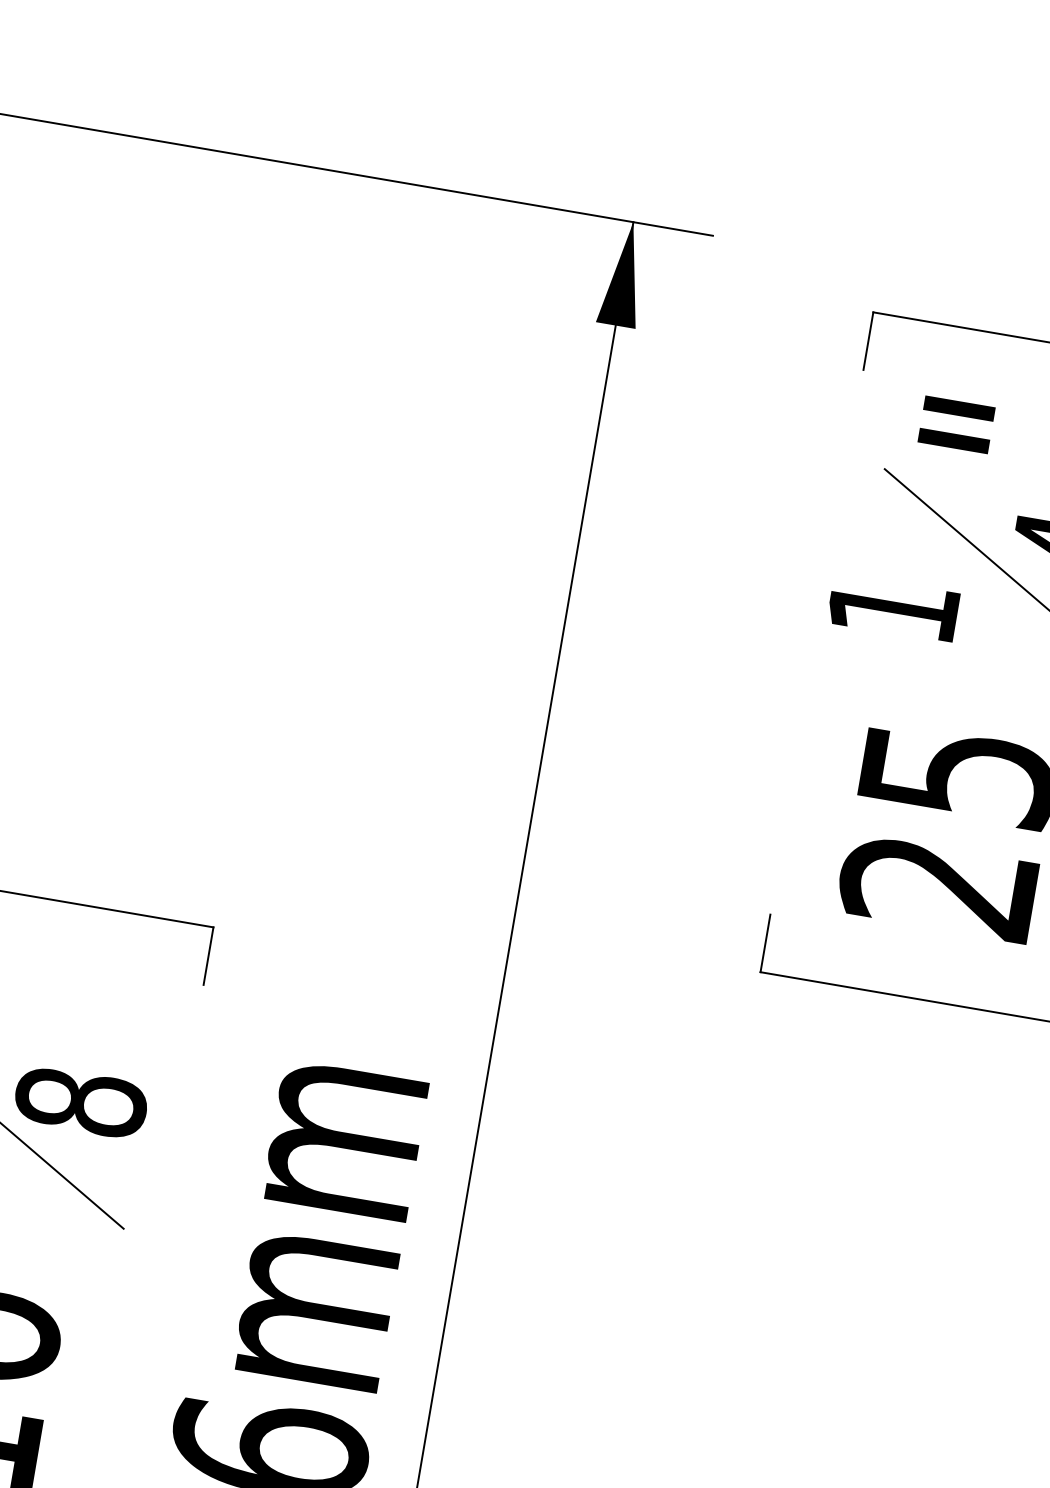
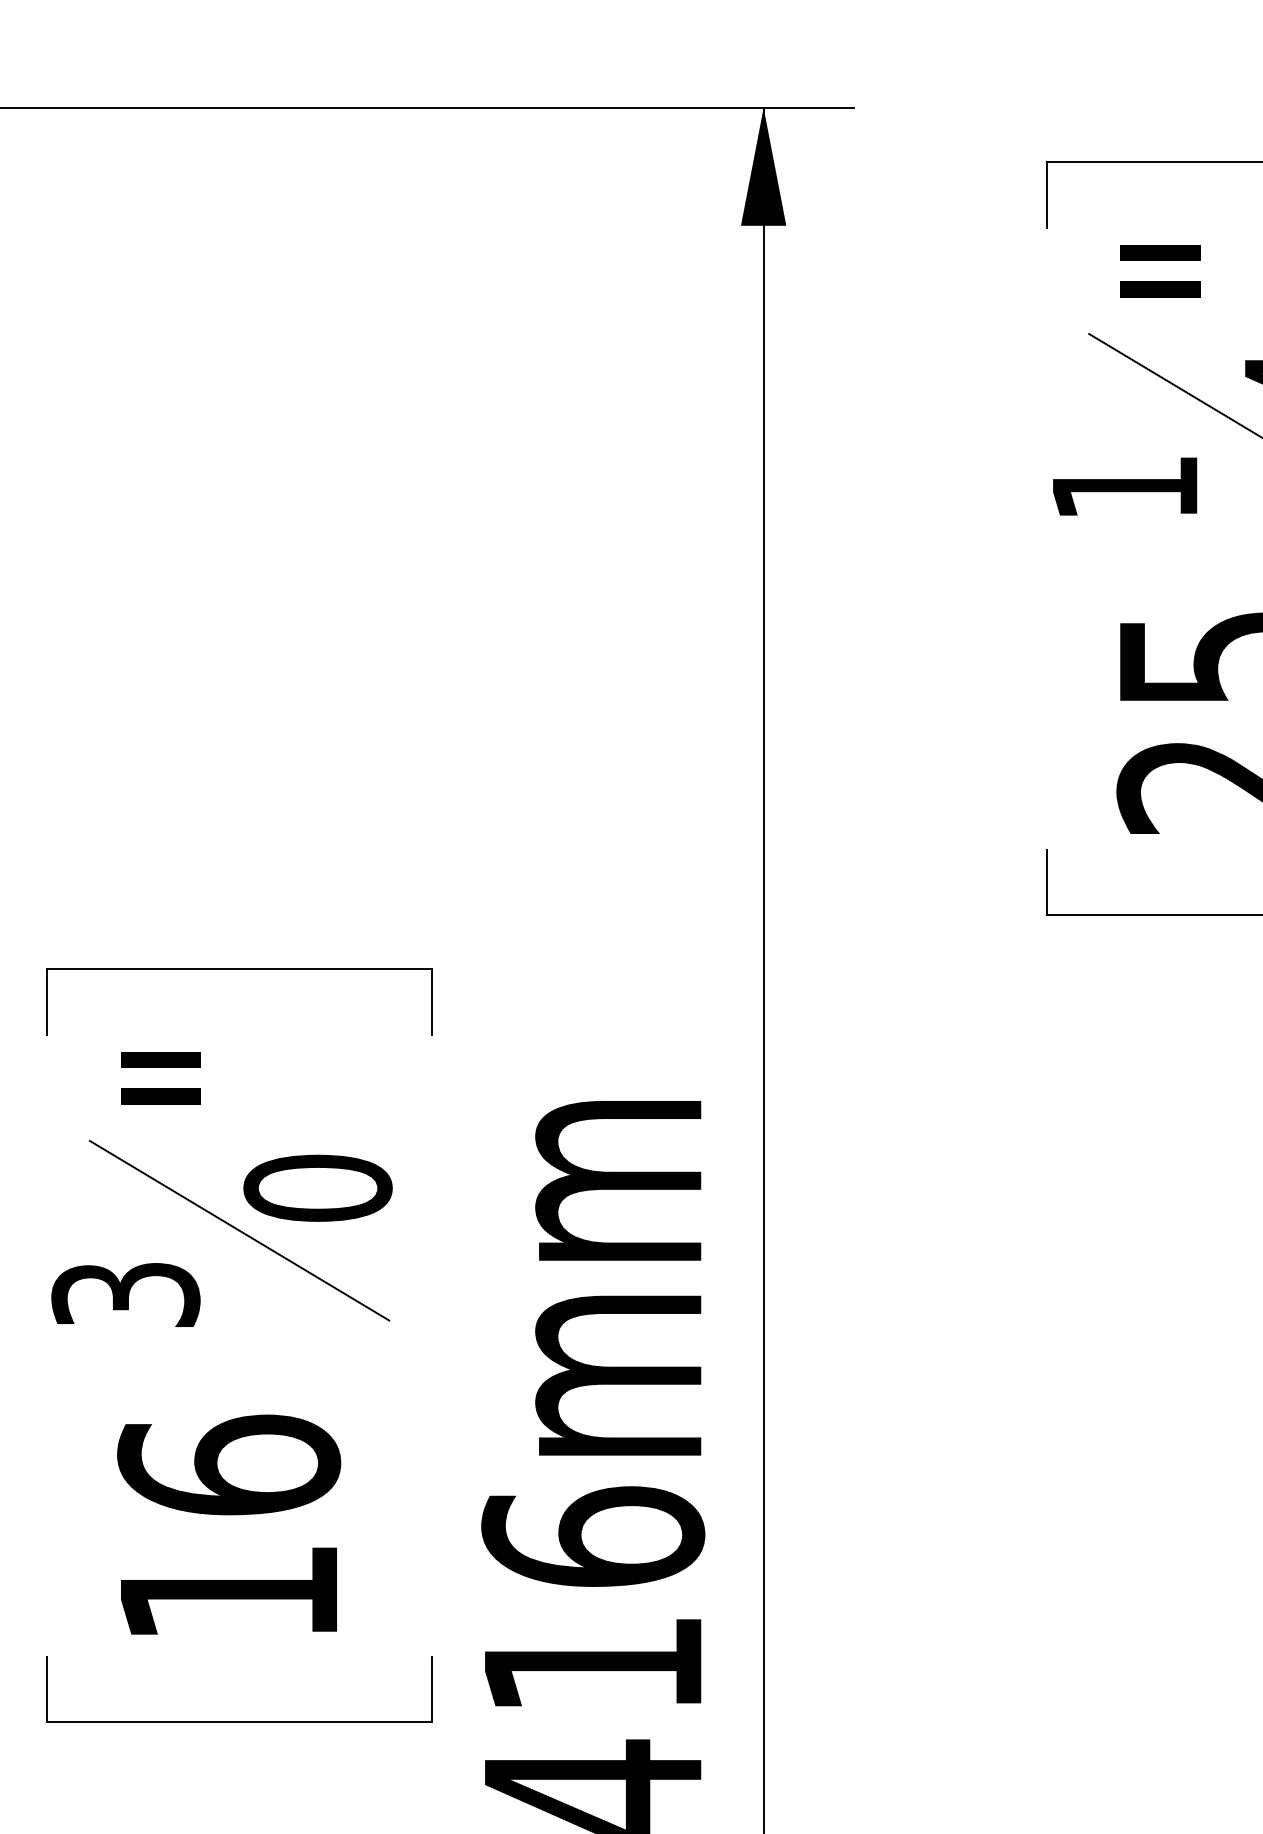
text: (80, 1101) -> (317, 1187), 8 -> 0

